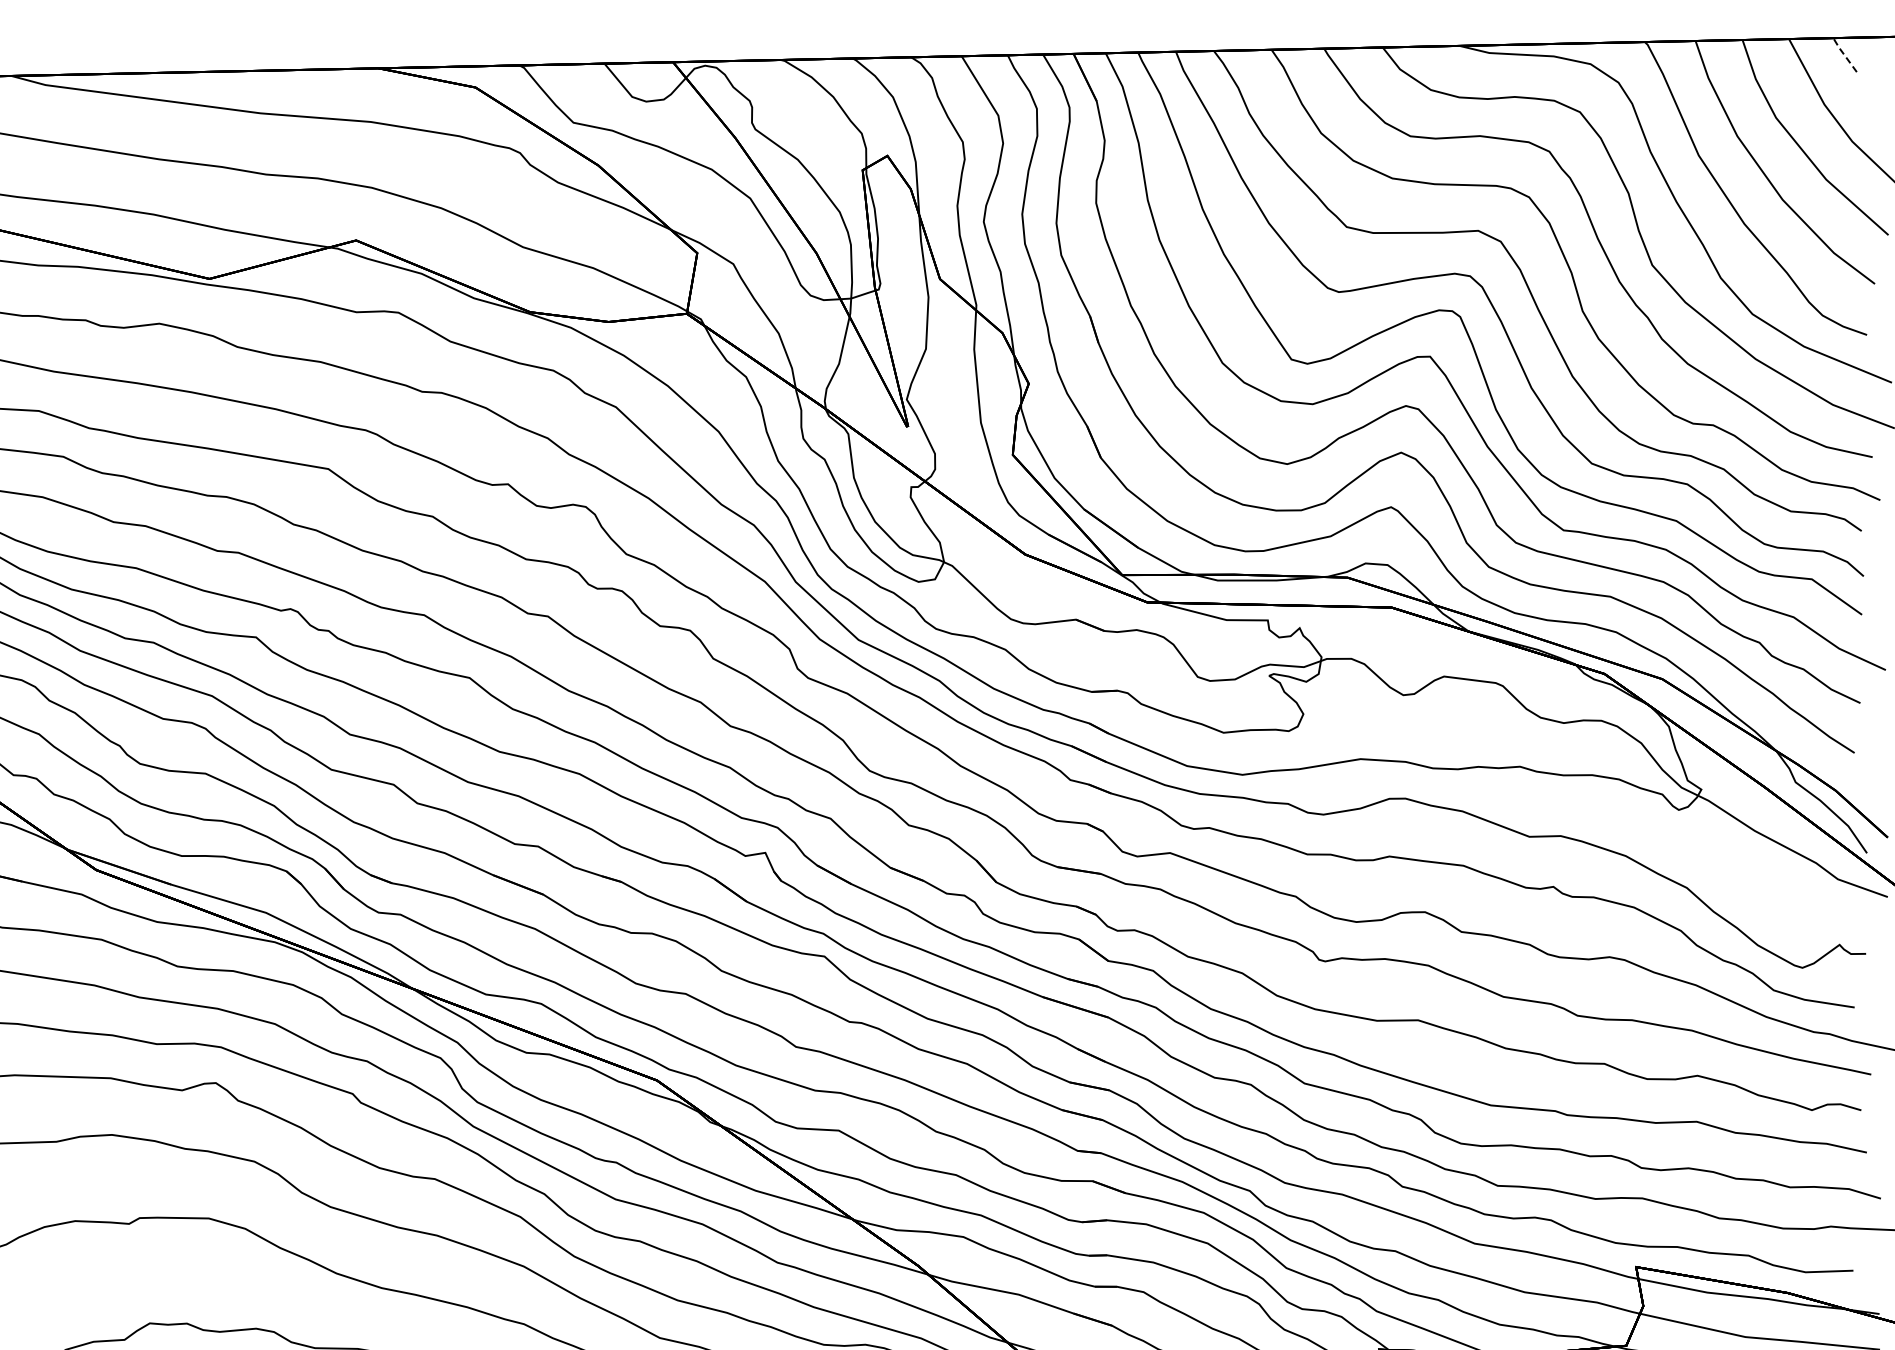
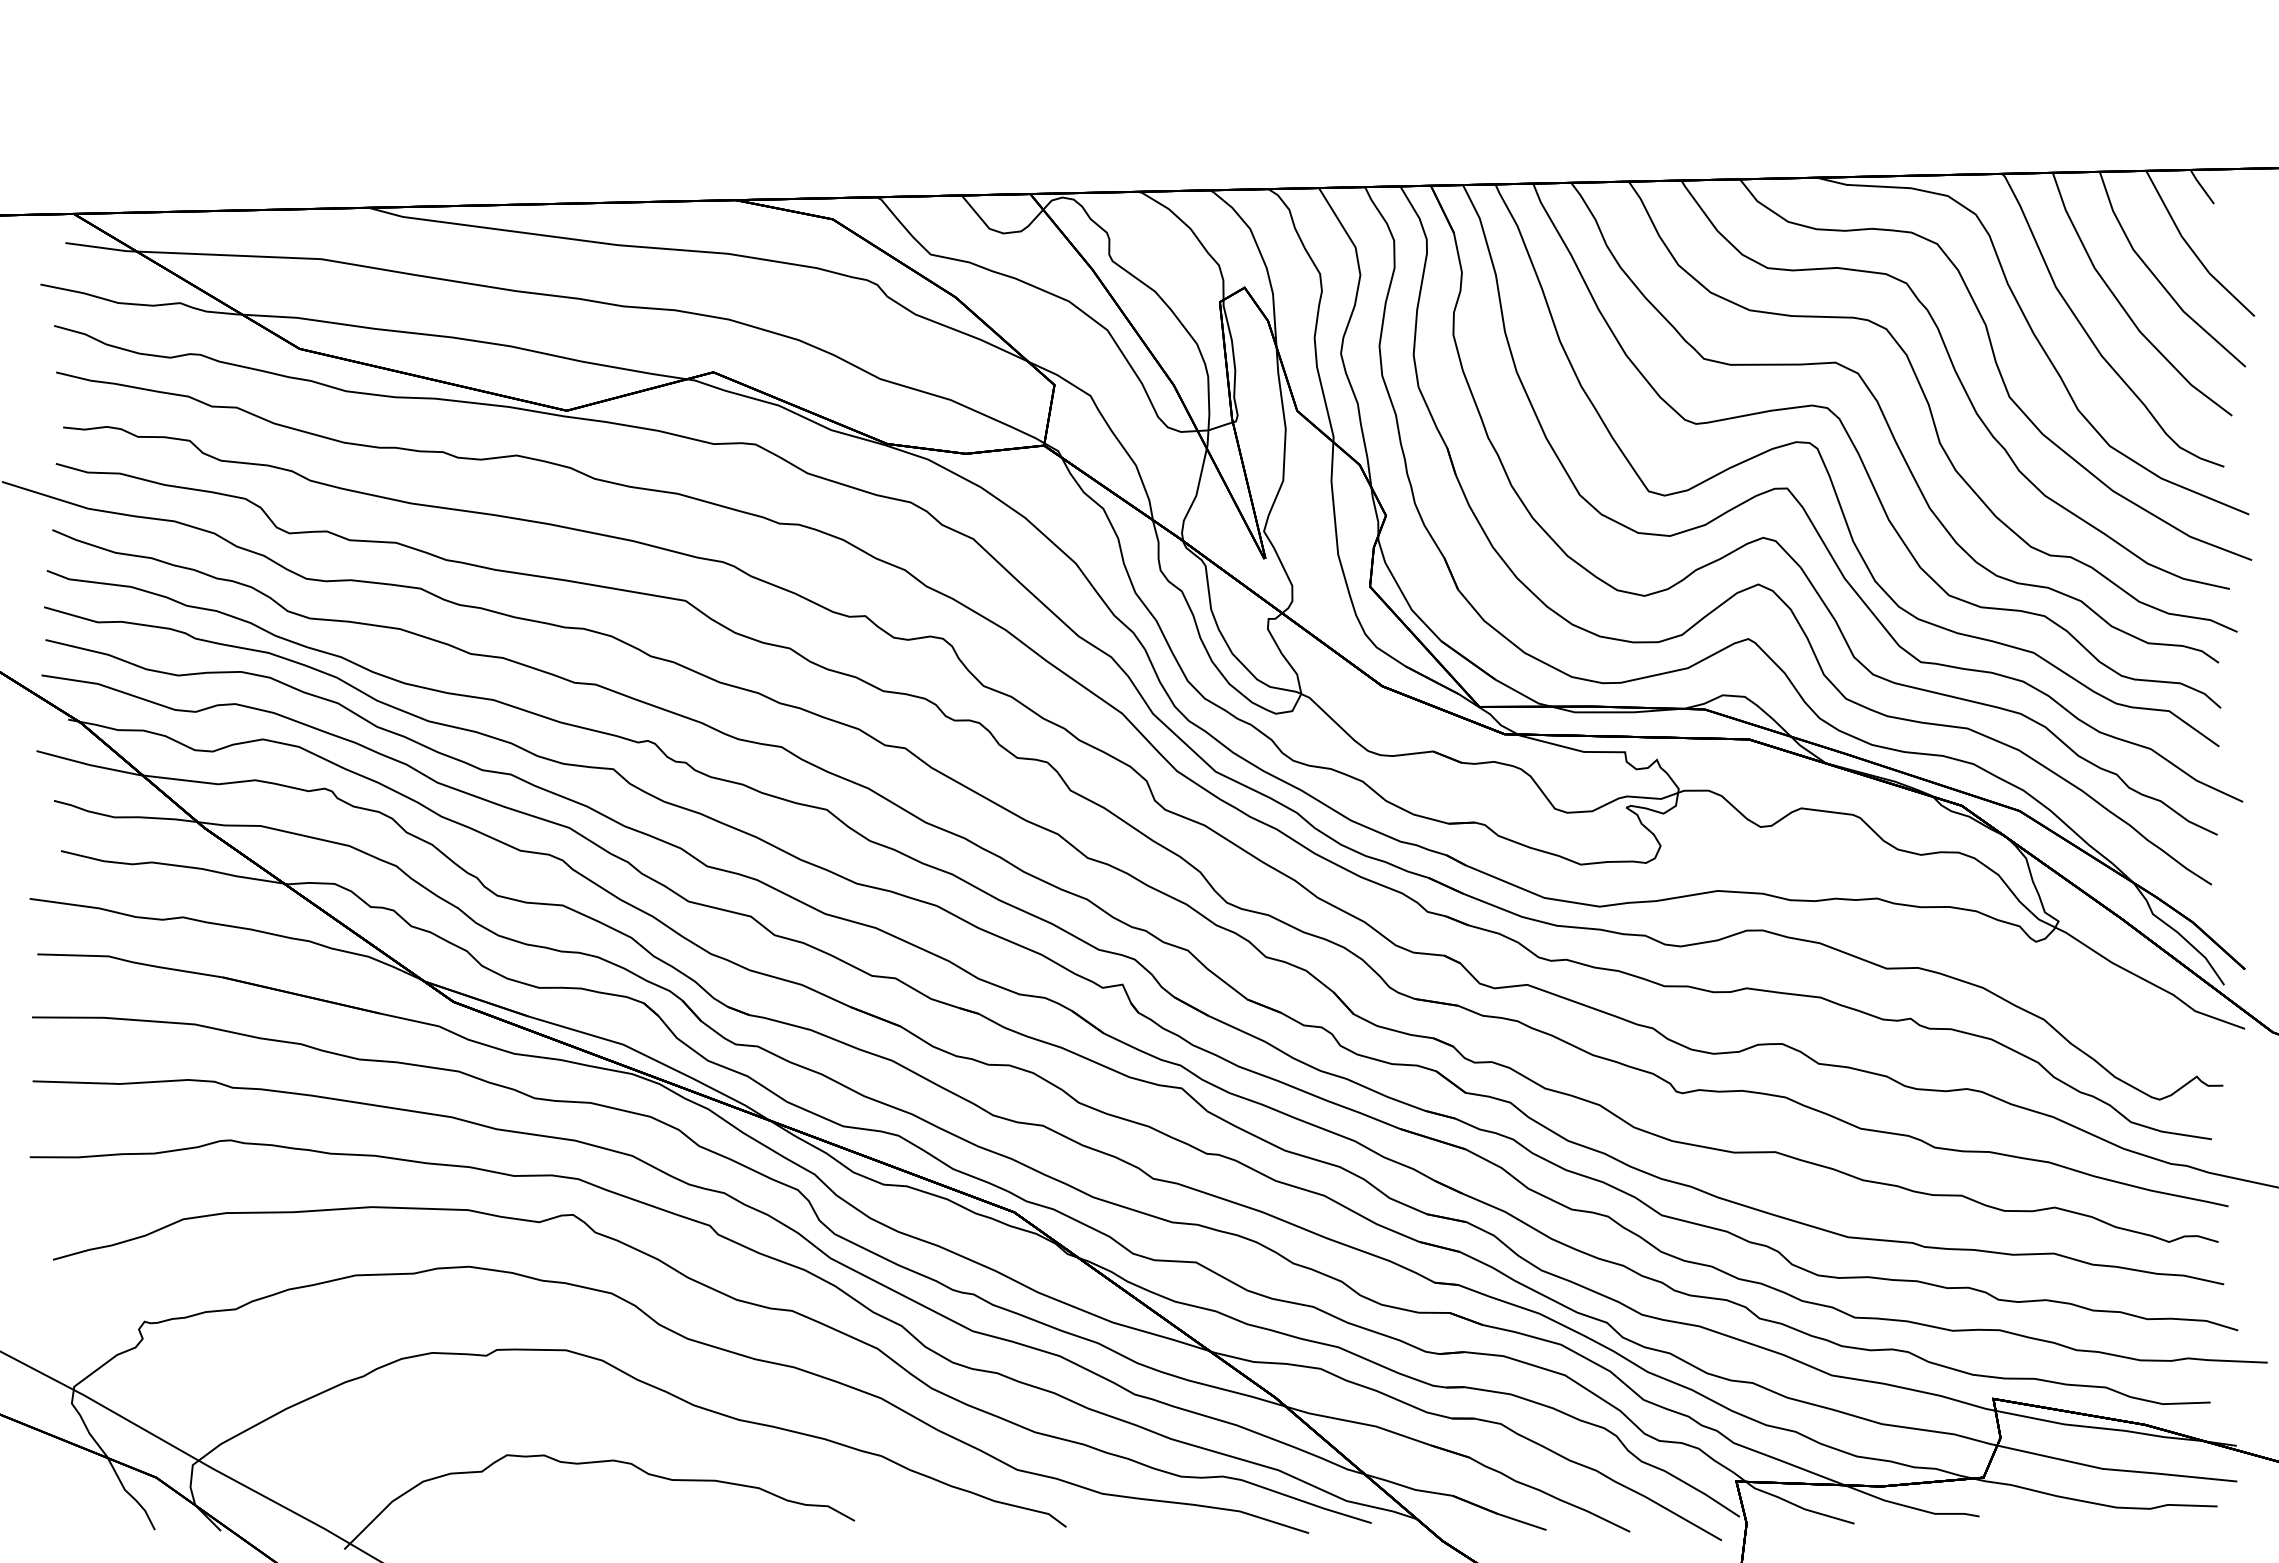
line: (1844, 54) -> (2201, 186), dashed -> solid

